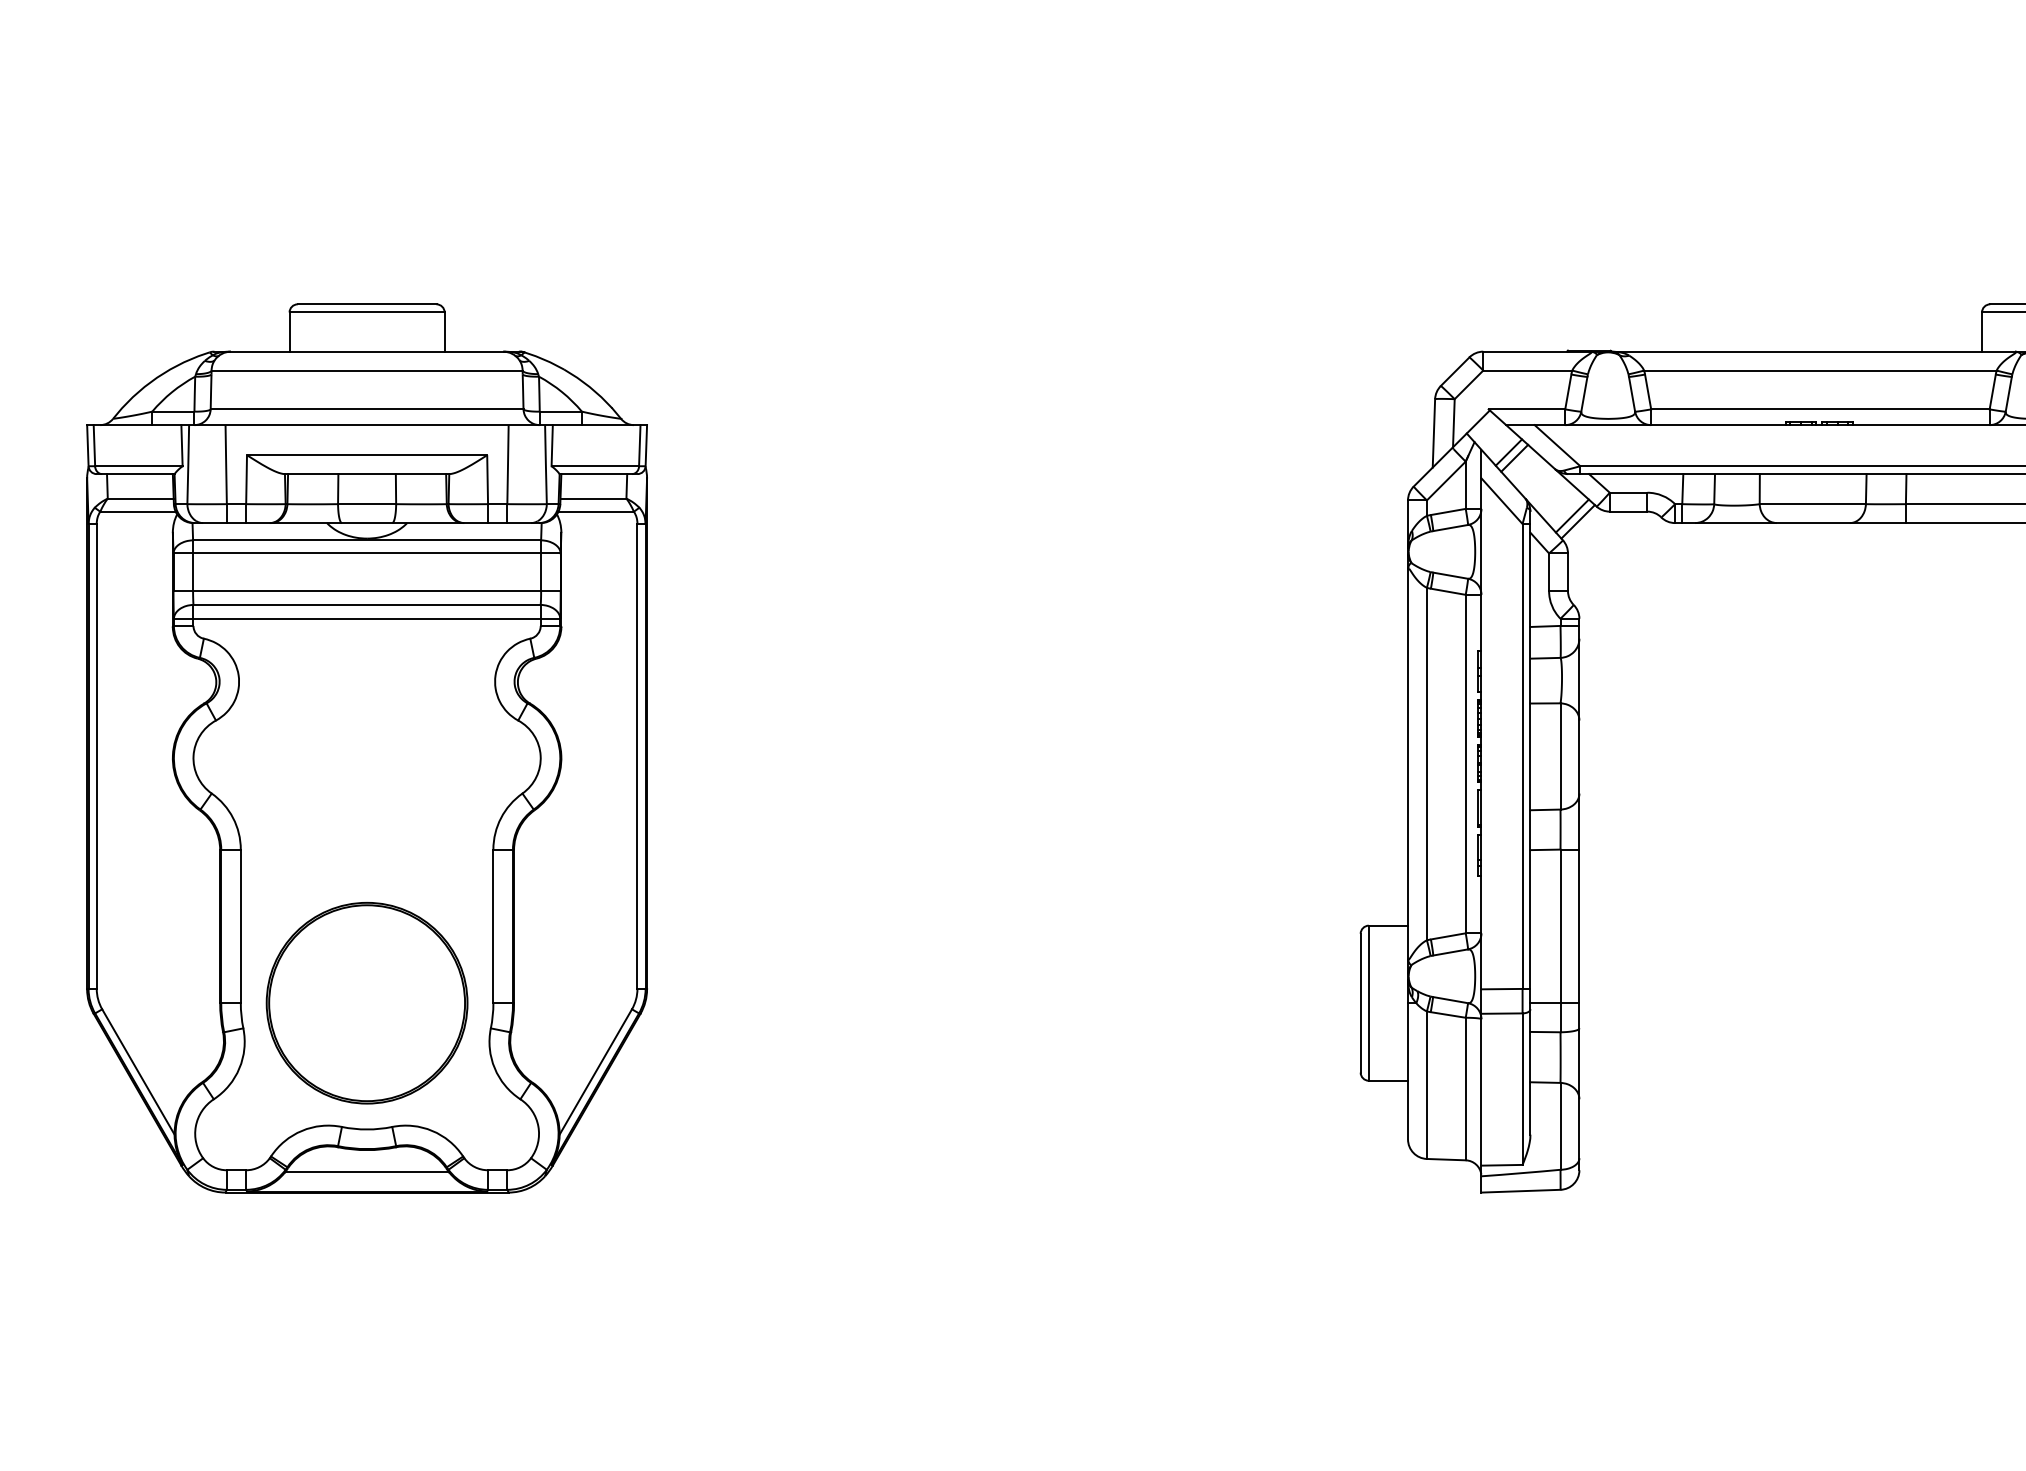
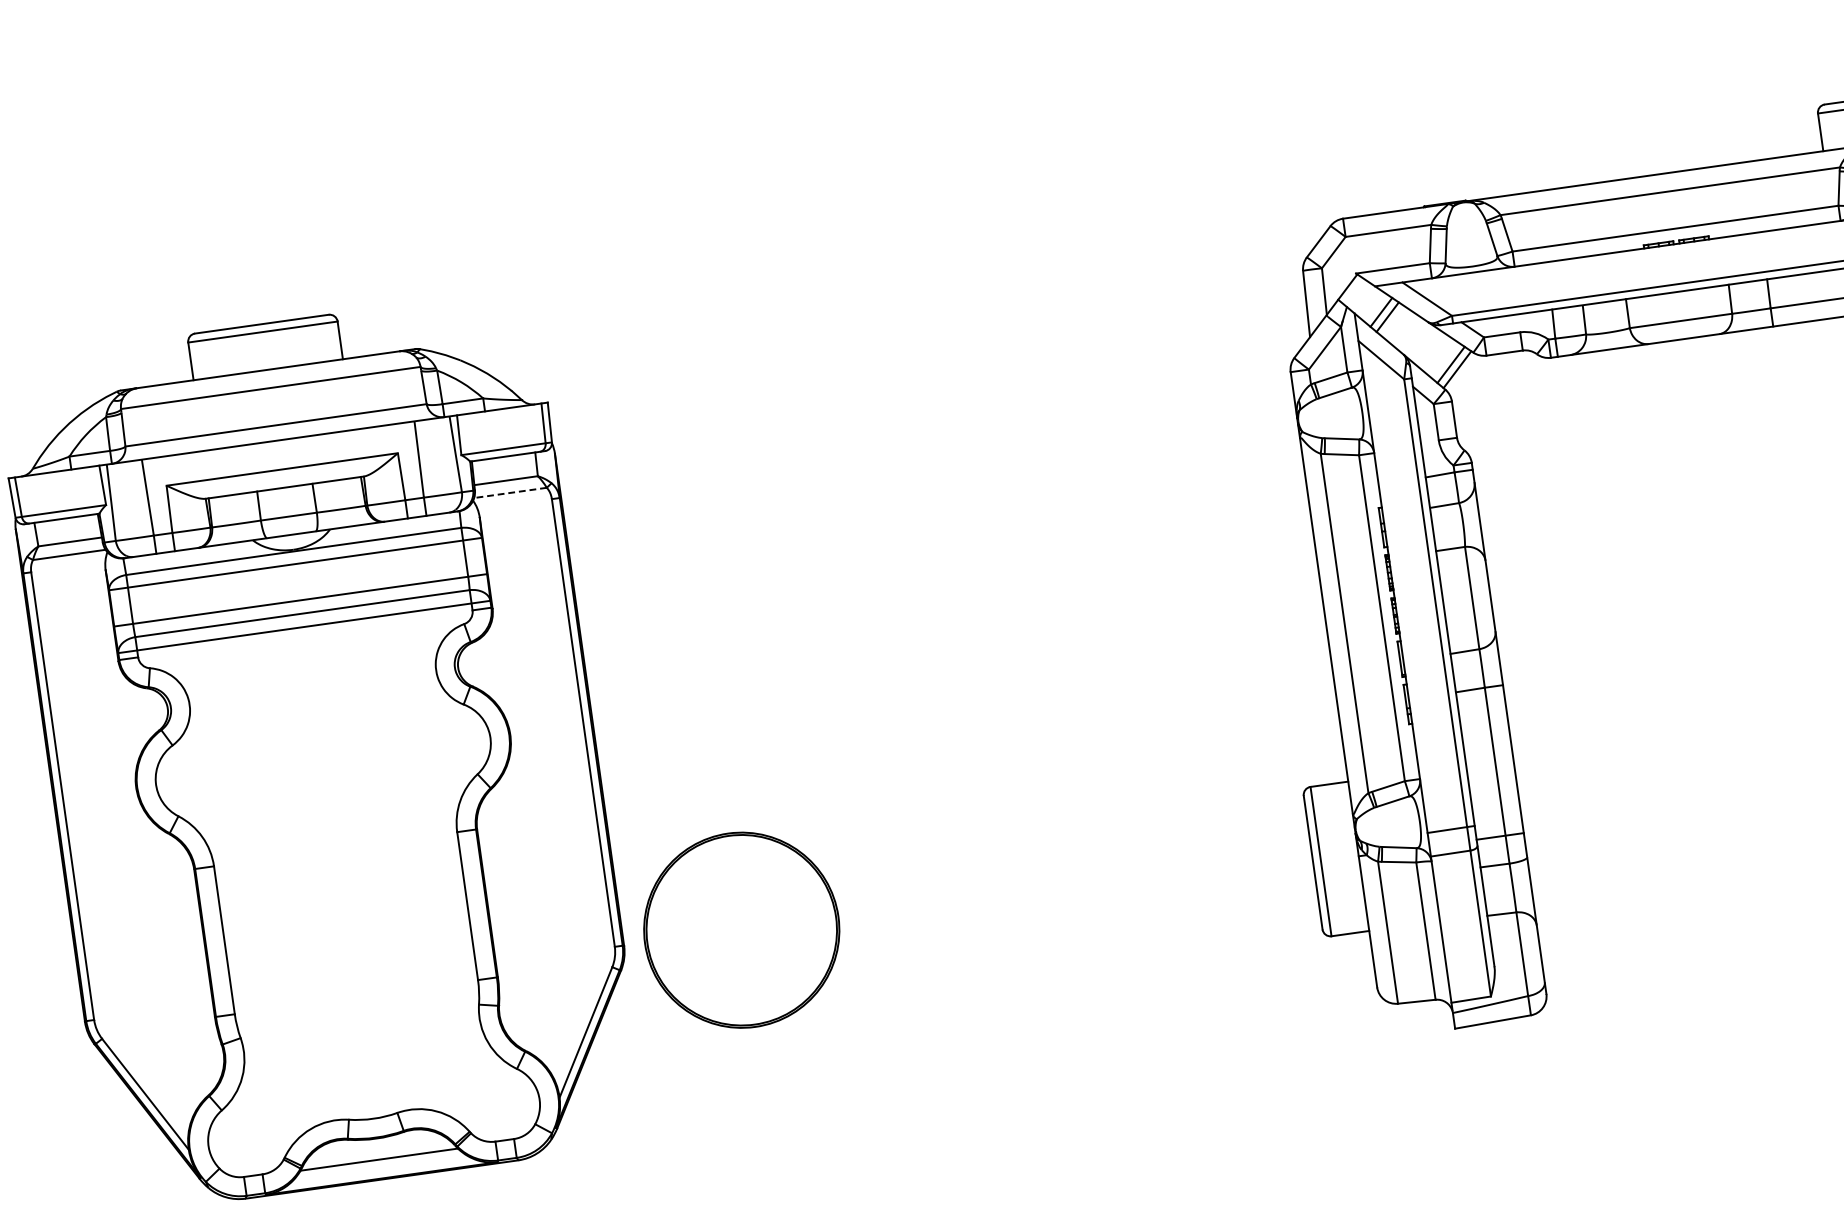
line: (596, 511) -> (510, 492), solid -> dashed
part: (366, 1002) -> (741, 929), moved

